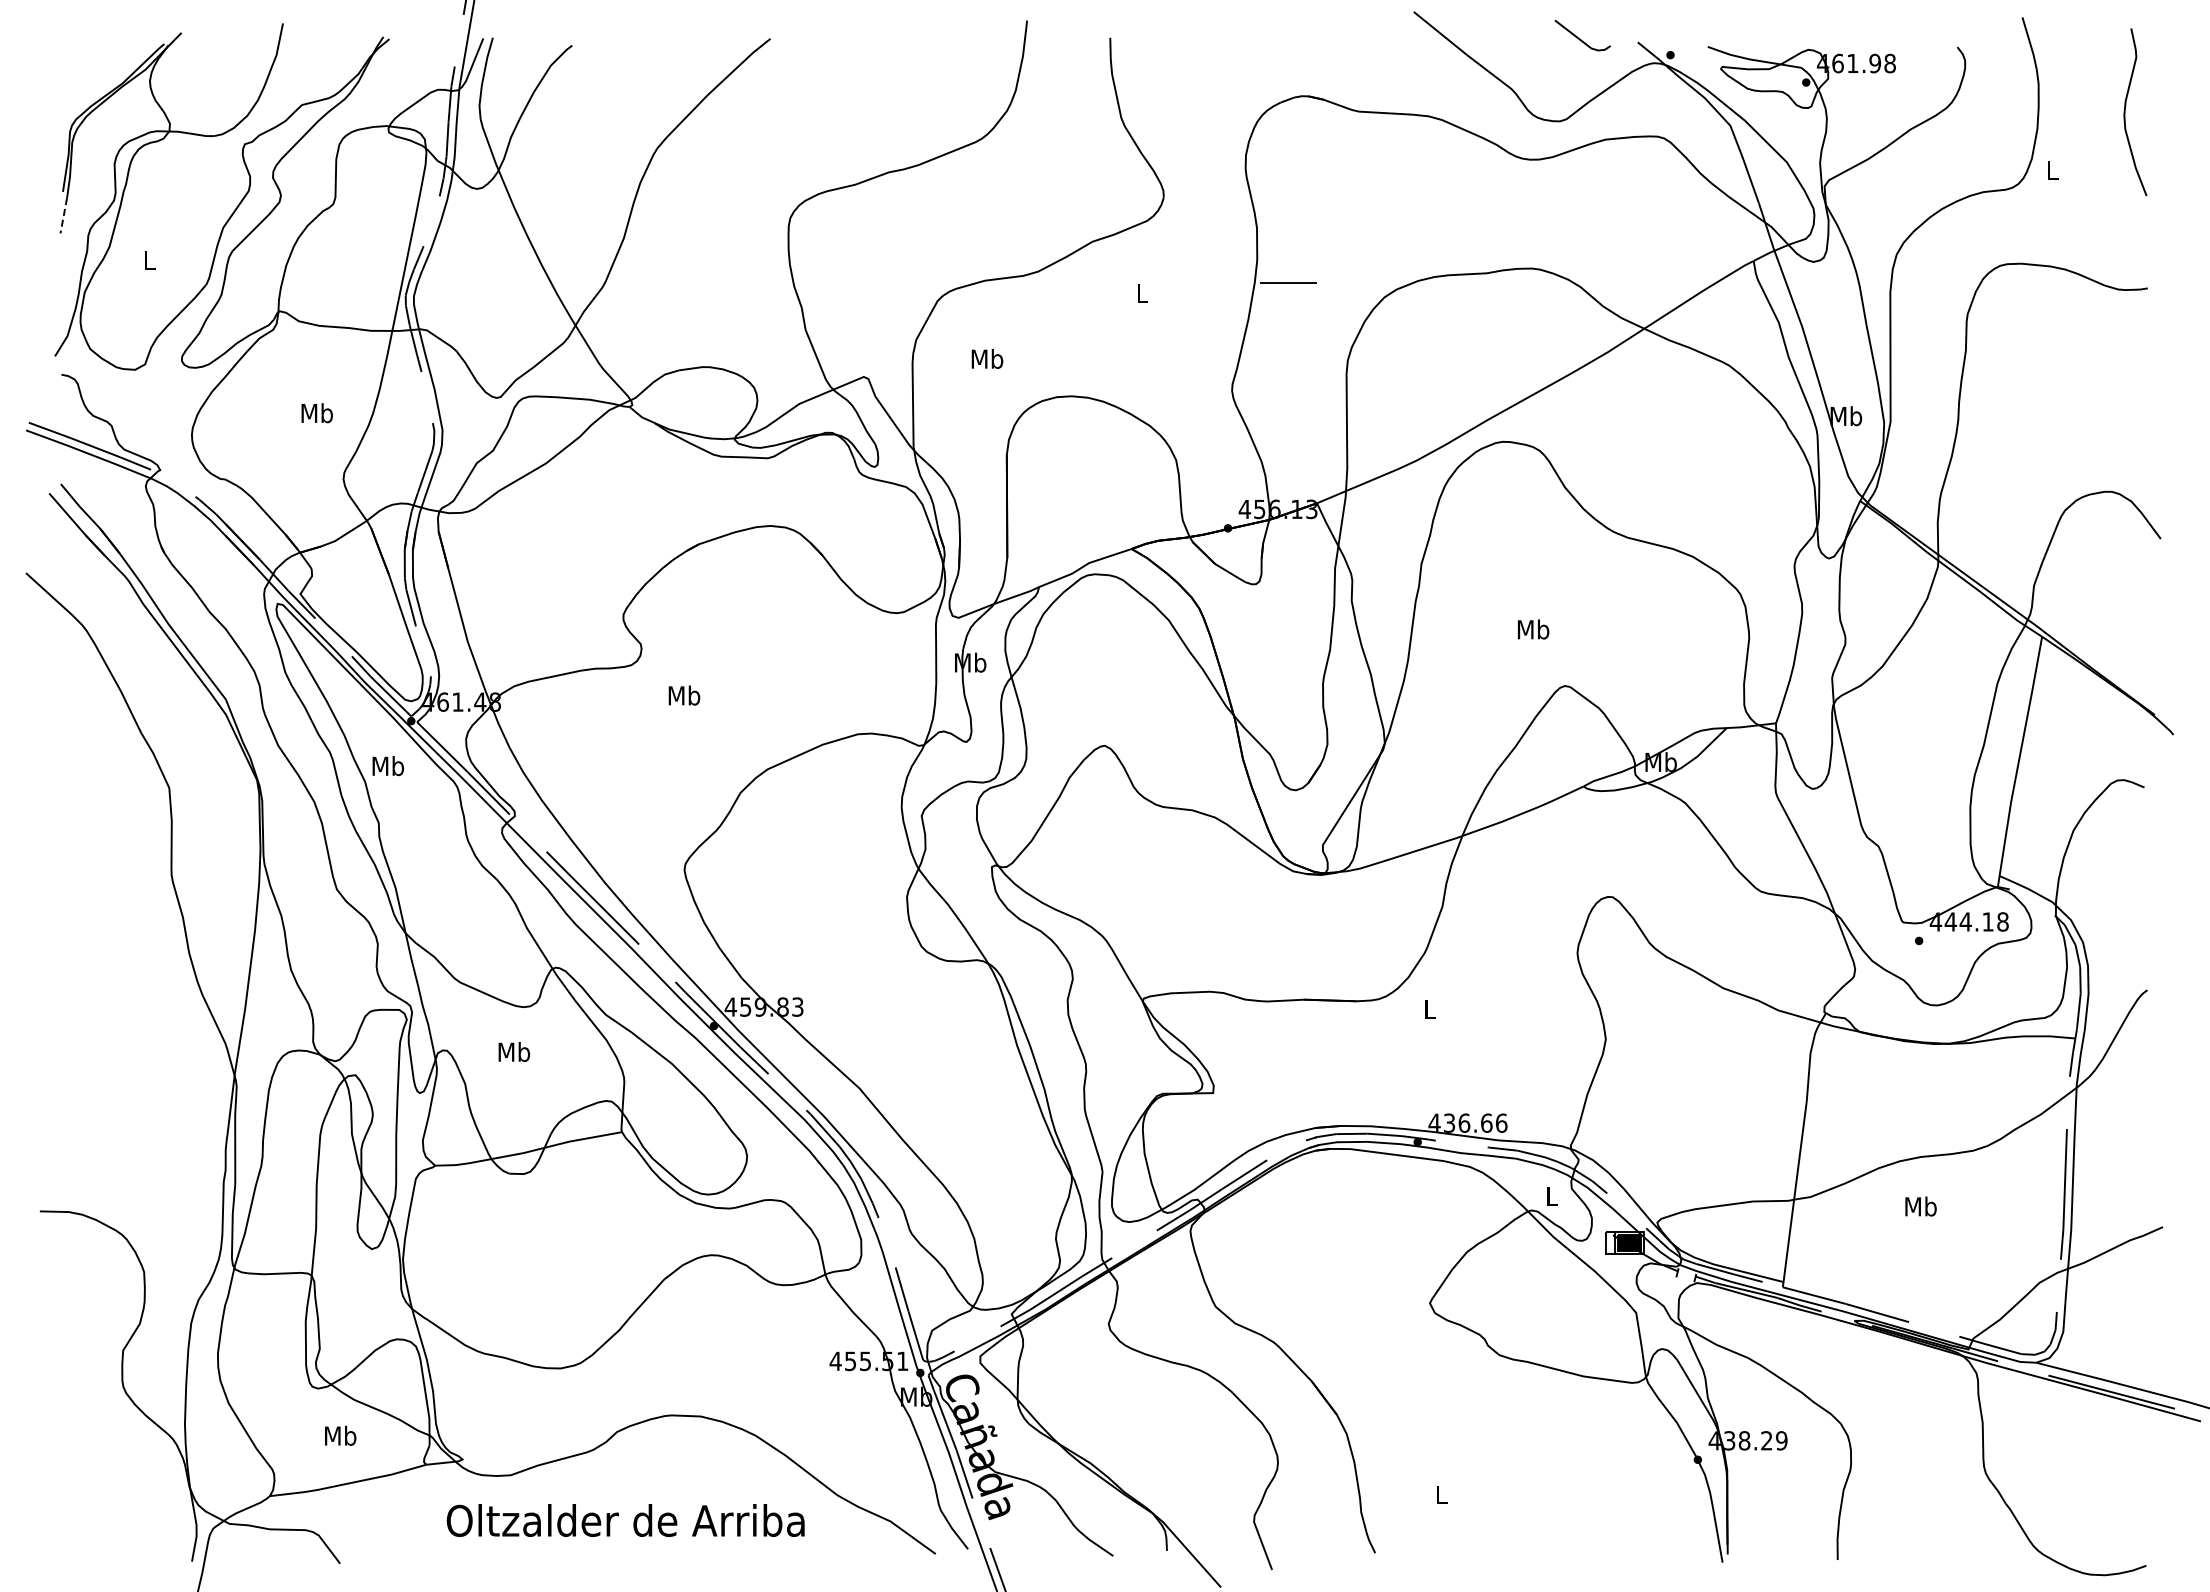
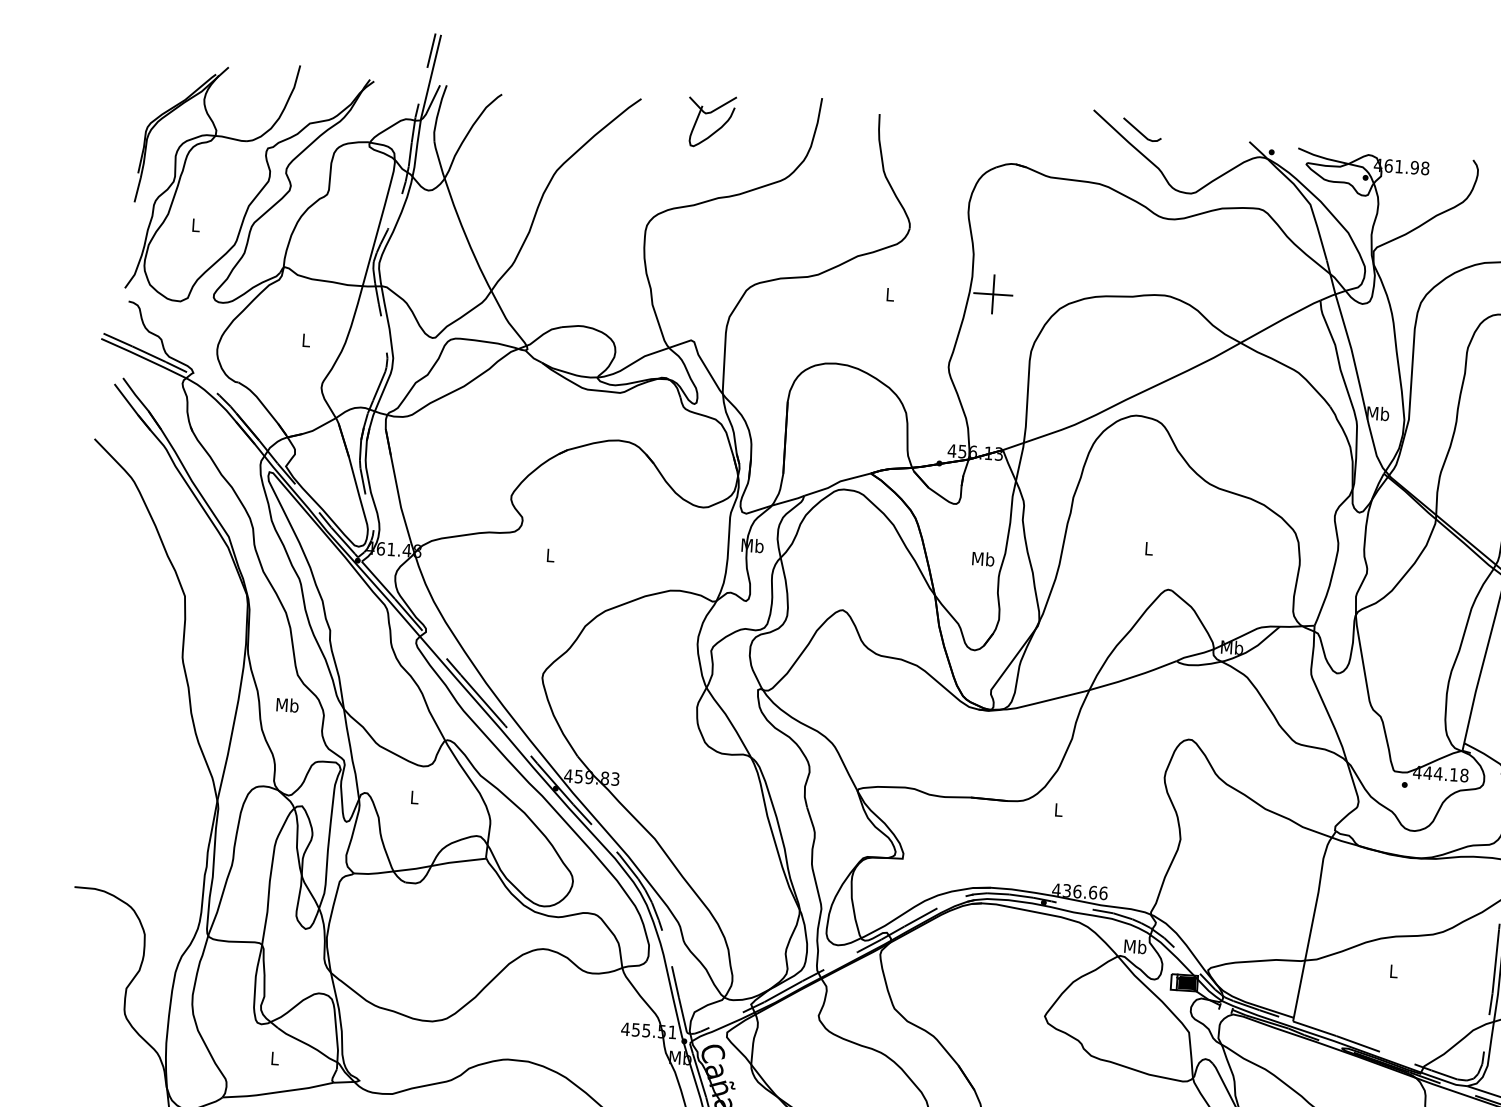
line: (1580, 38) -> (1140, 131), moved
part: (867, 53) -> (708, 113), added
line: (63, 215) -> (137, 189), dashed -> solid
line: (1288, 283) -> (993, 294), added
text: (987, 358) -> (983, 558), moved
text: (316, 413) -> (305, 340), Mb -> L
text: (1533, 629) -> (1148, 548), Mb -> L
text: (684, 695) -> (550, 555), Mb -> L
text: (387, 766) -> (287, 705), moved
text: (514, 1051) -> (414, 797), Mb -> L
text: (1551, 1195) -> (1135, 946), L -> Mb
text: (1920, 1206) -> (1393, 971), Mb -> L
text: (340, 1435) -> (274, 1058), Mb -> L

